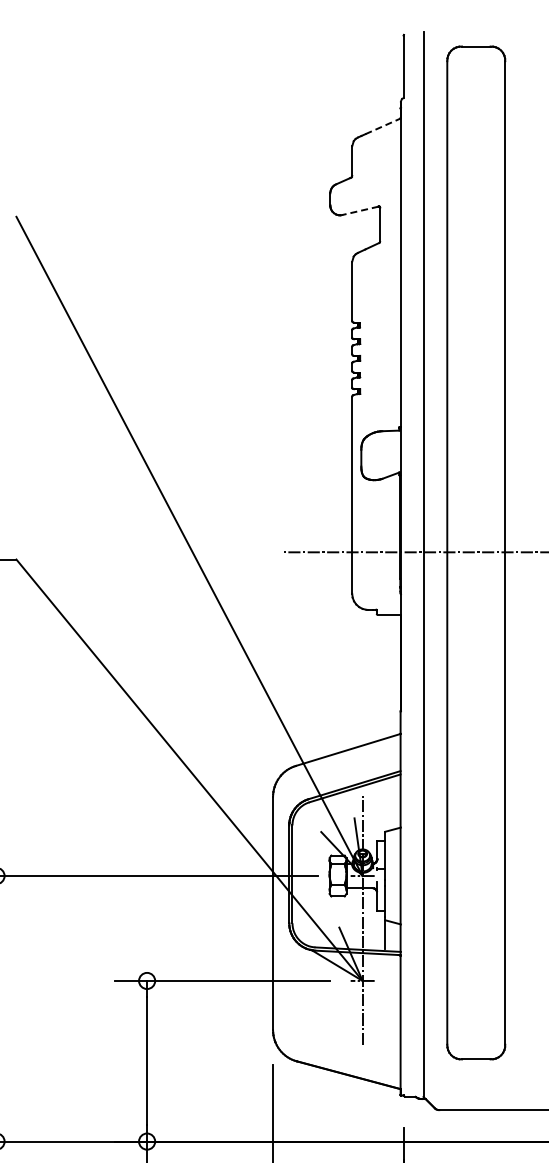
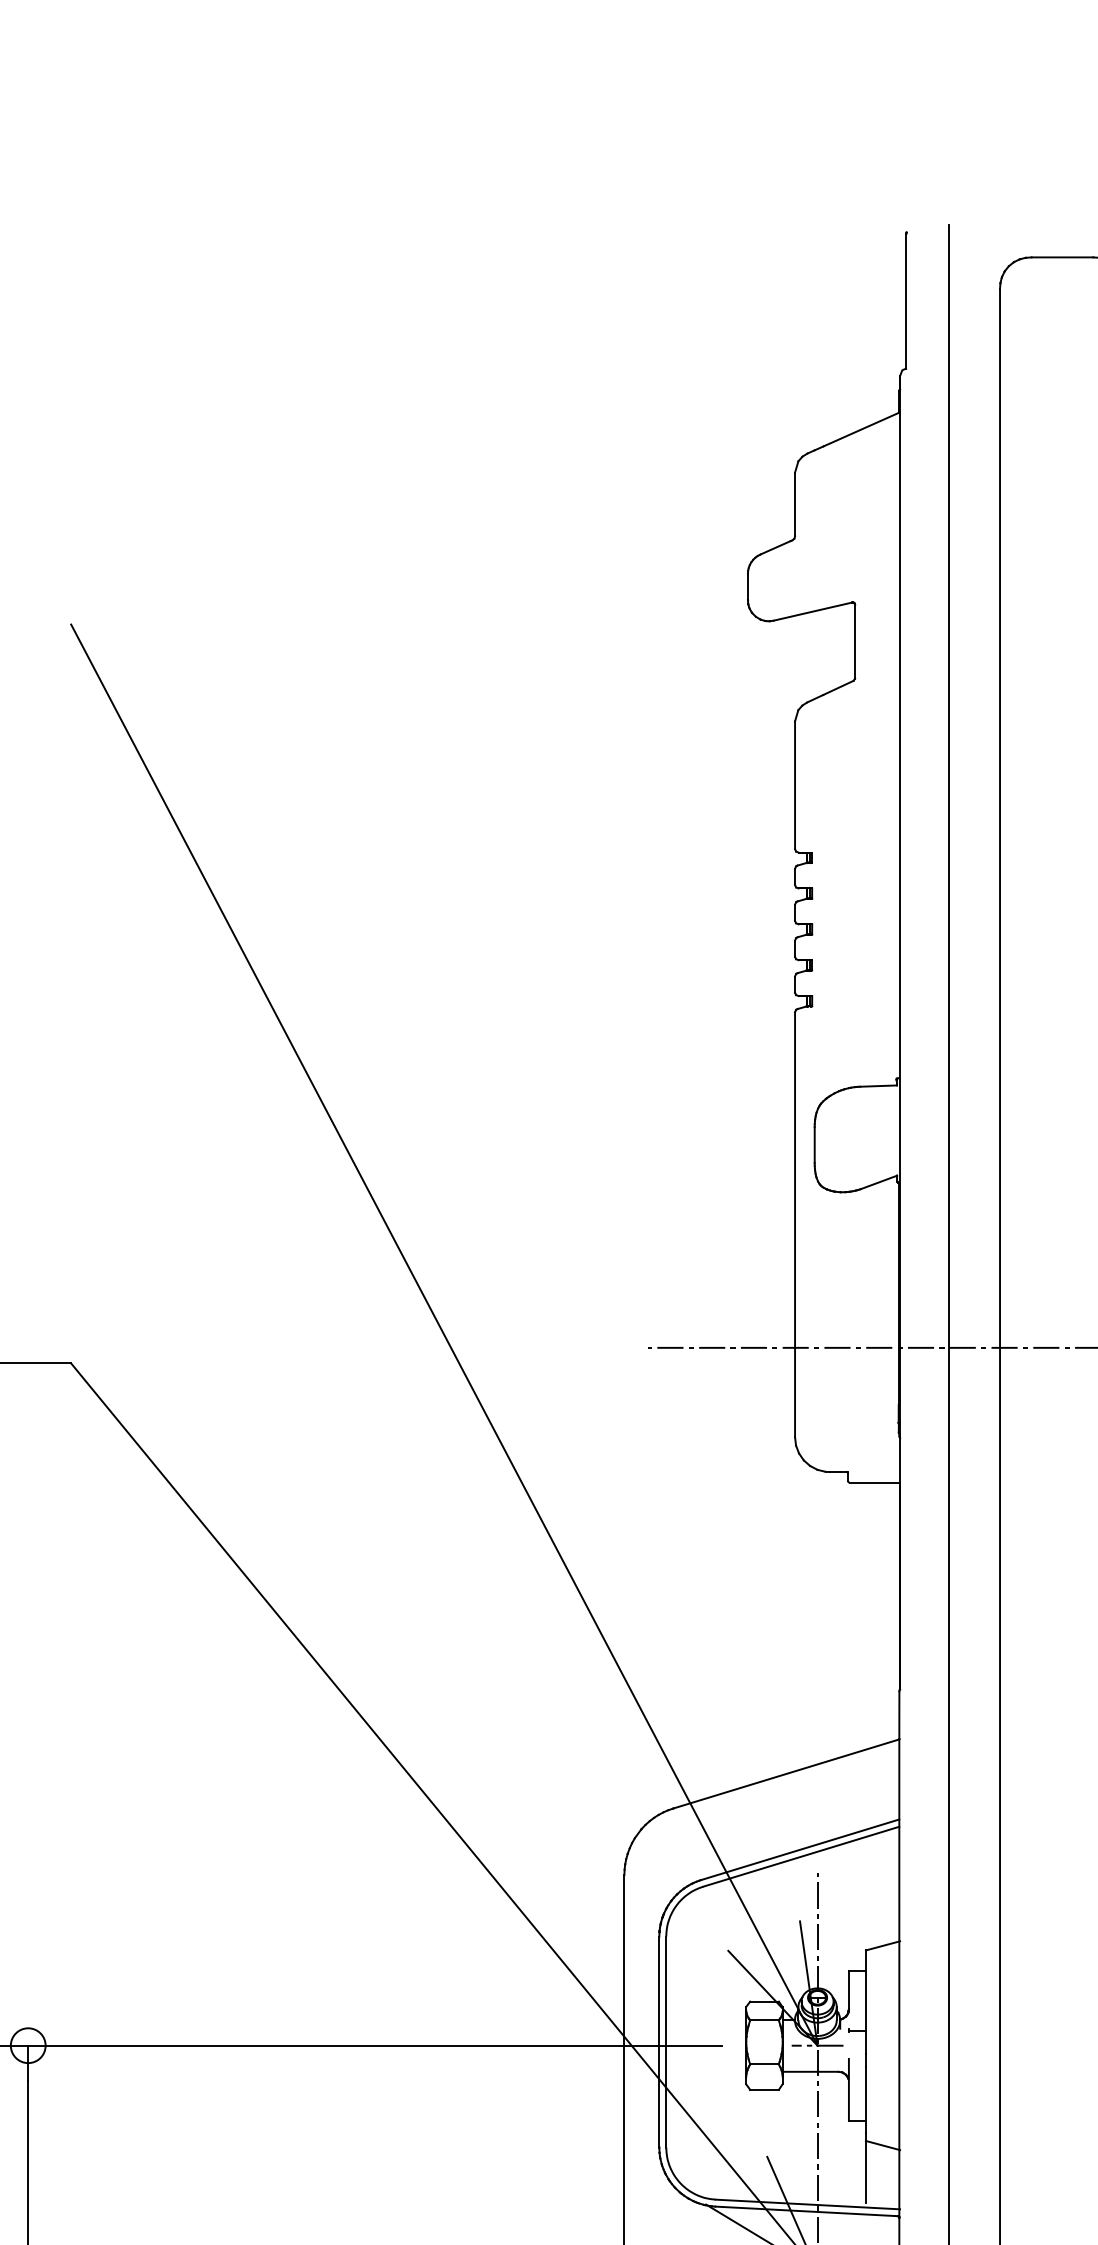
line: (383, 126) -> (862, 429), dashed -> solid
line: (360, 210) -> (812, 610), dashed -> solid

